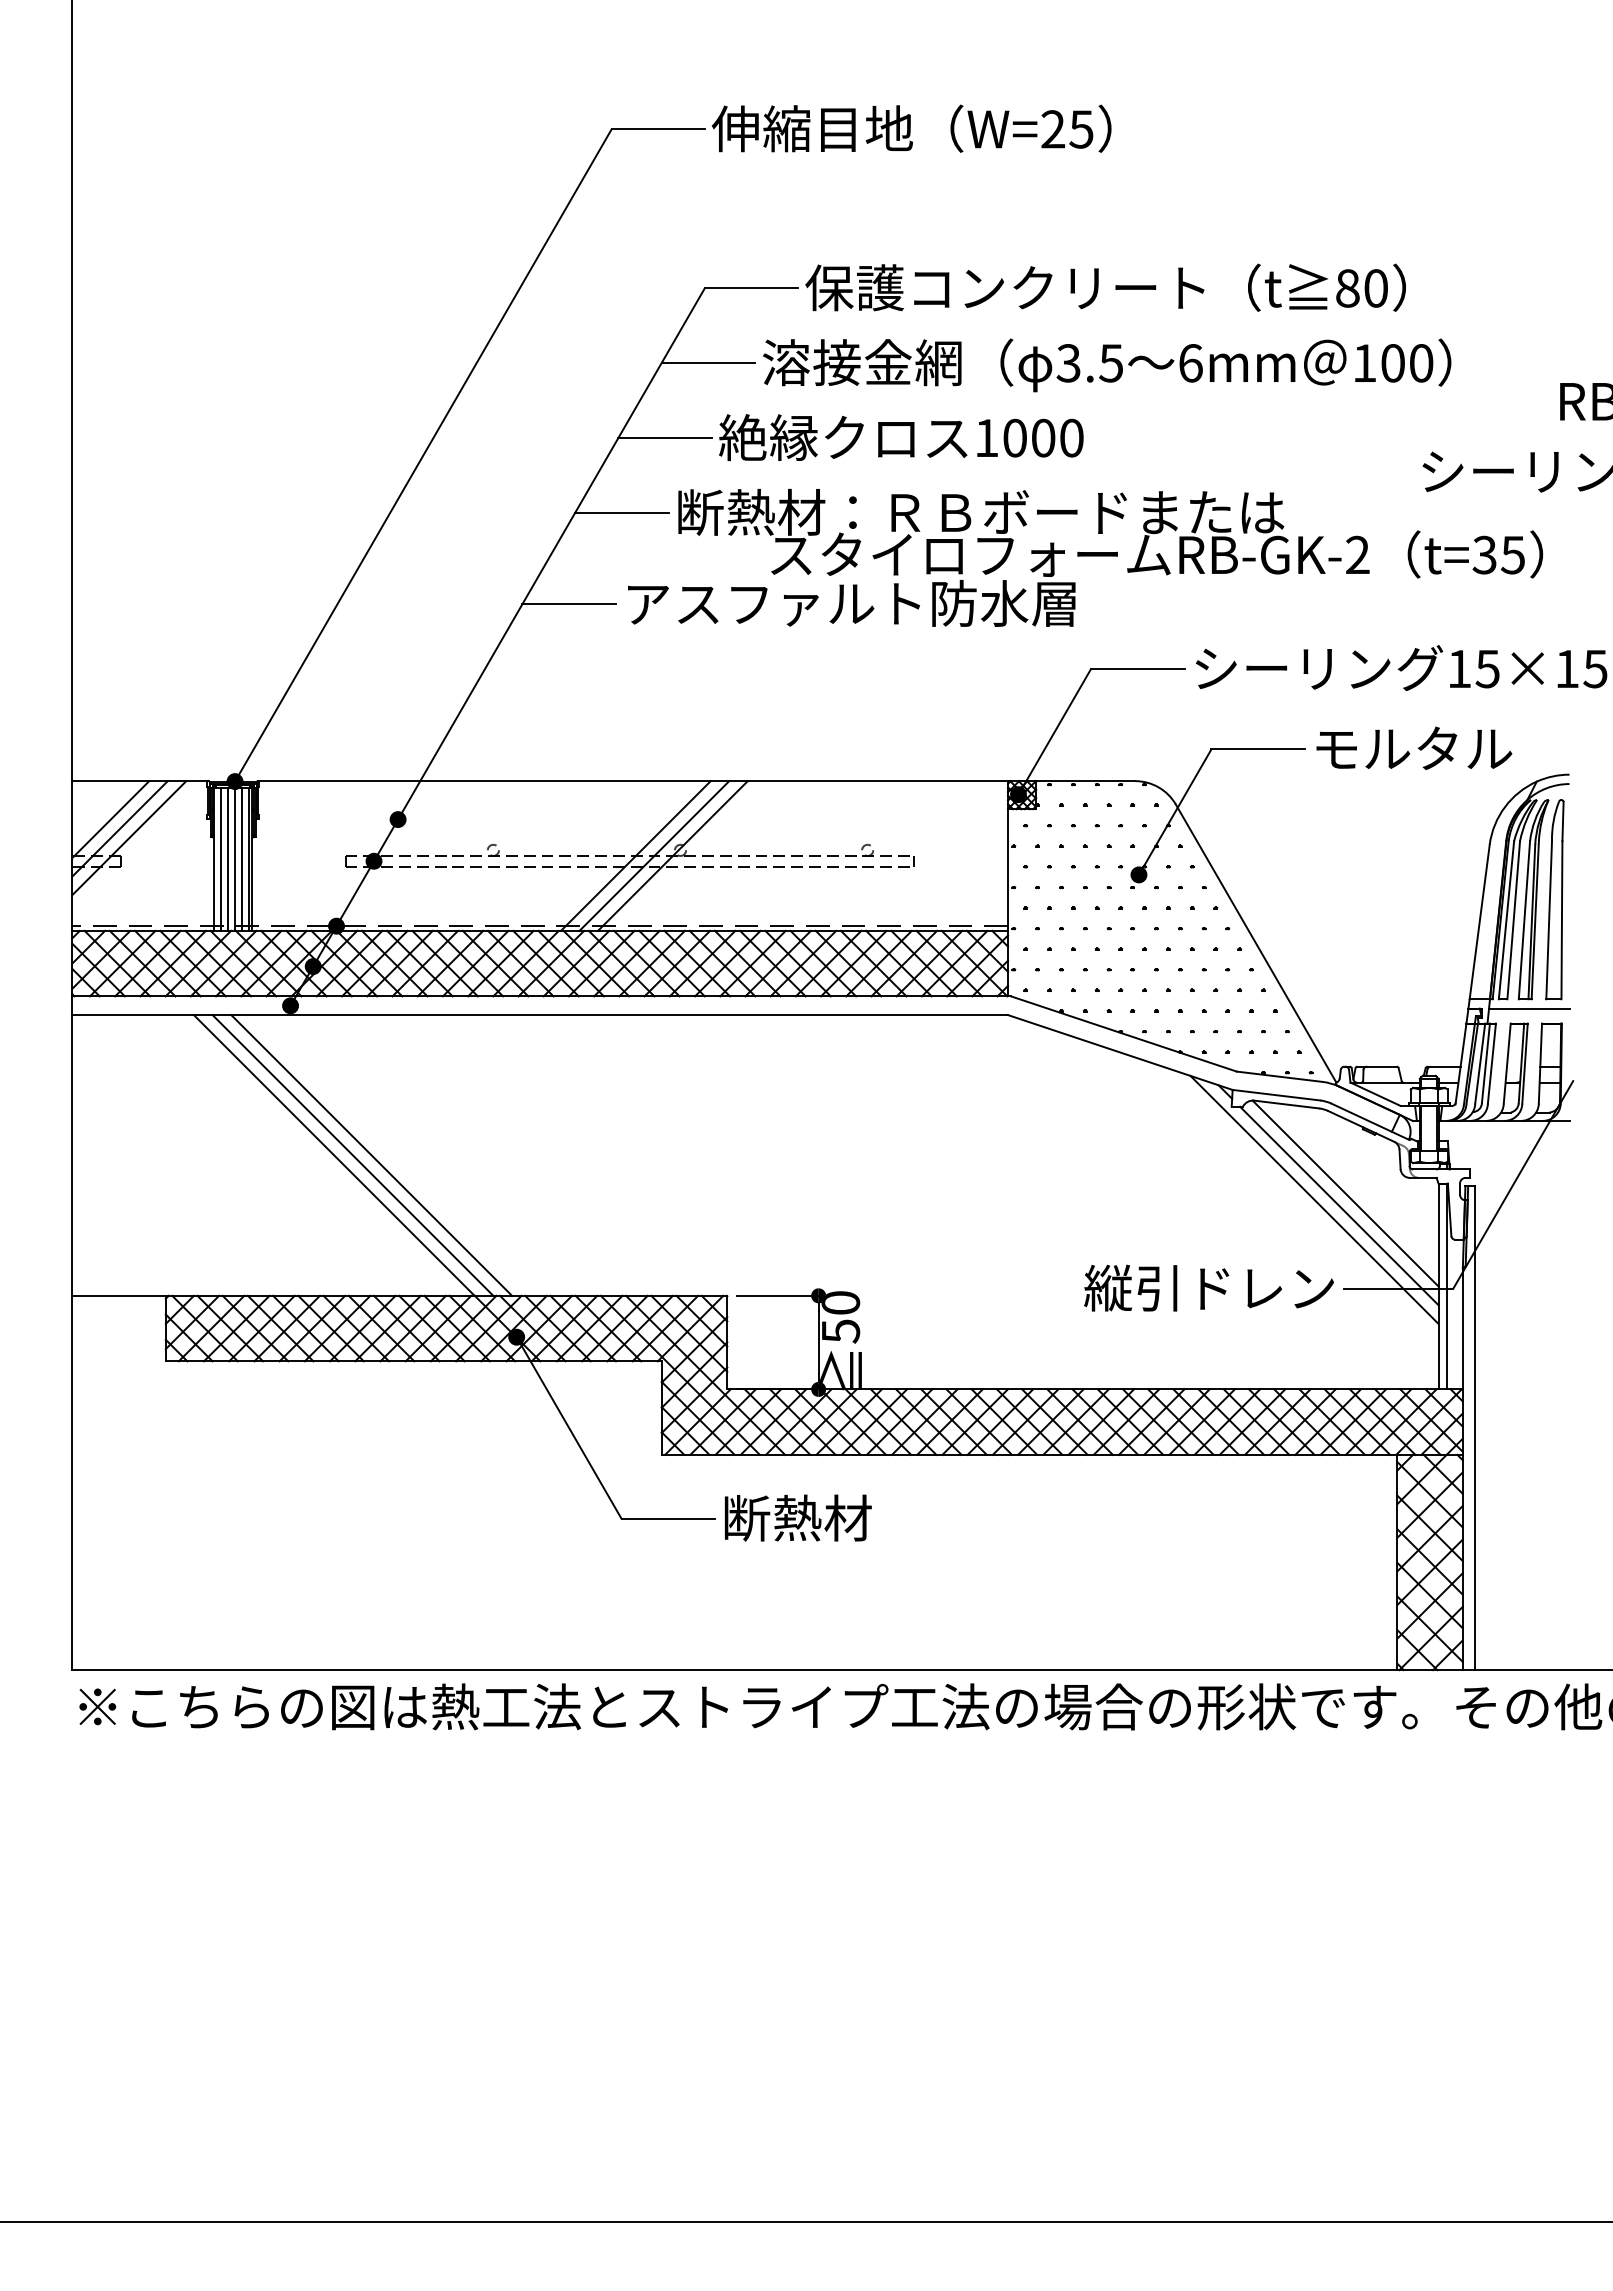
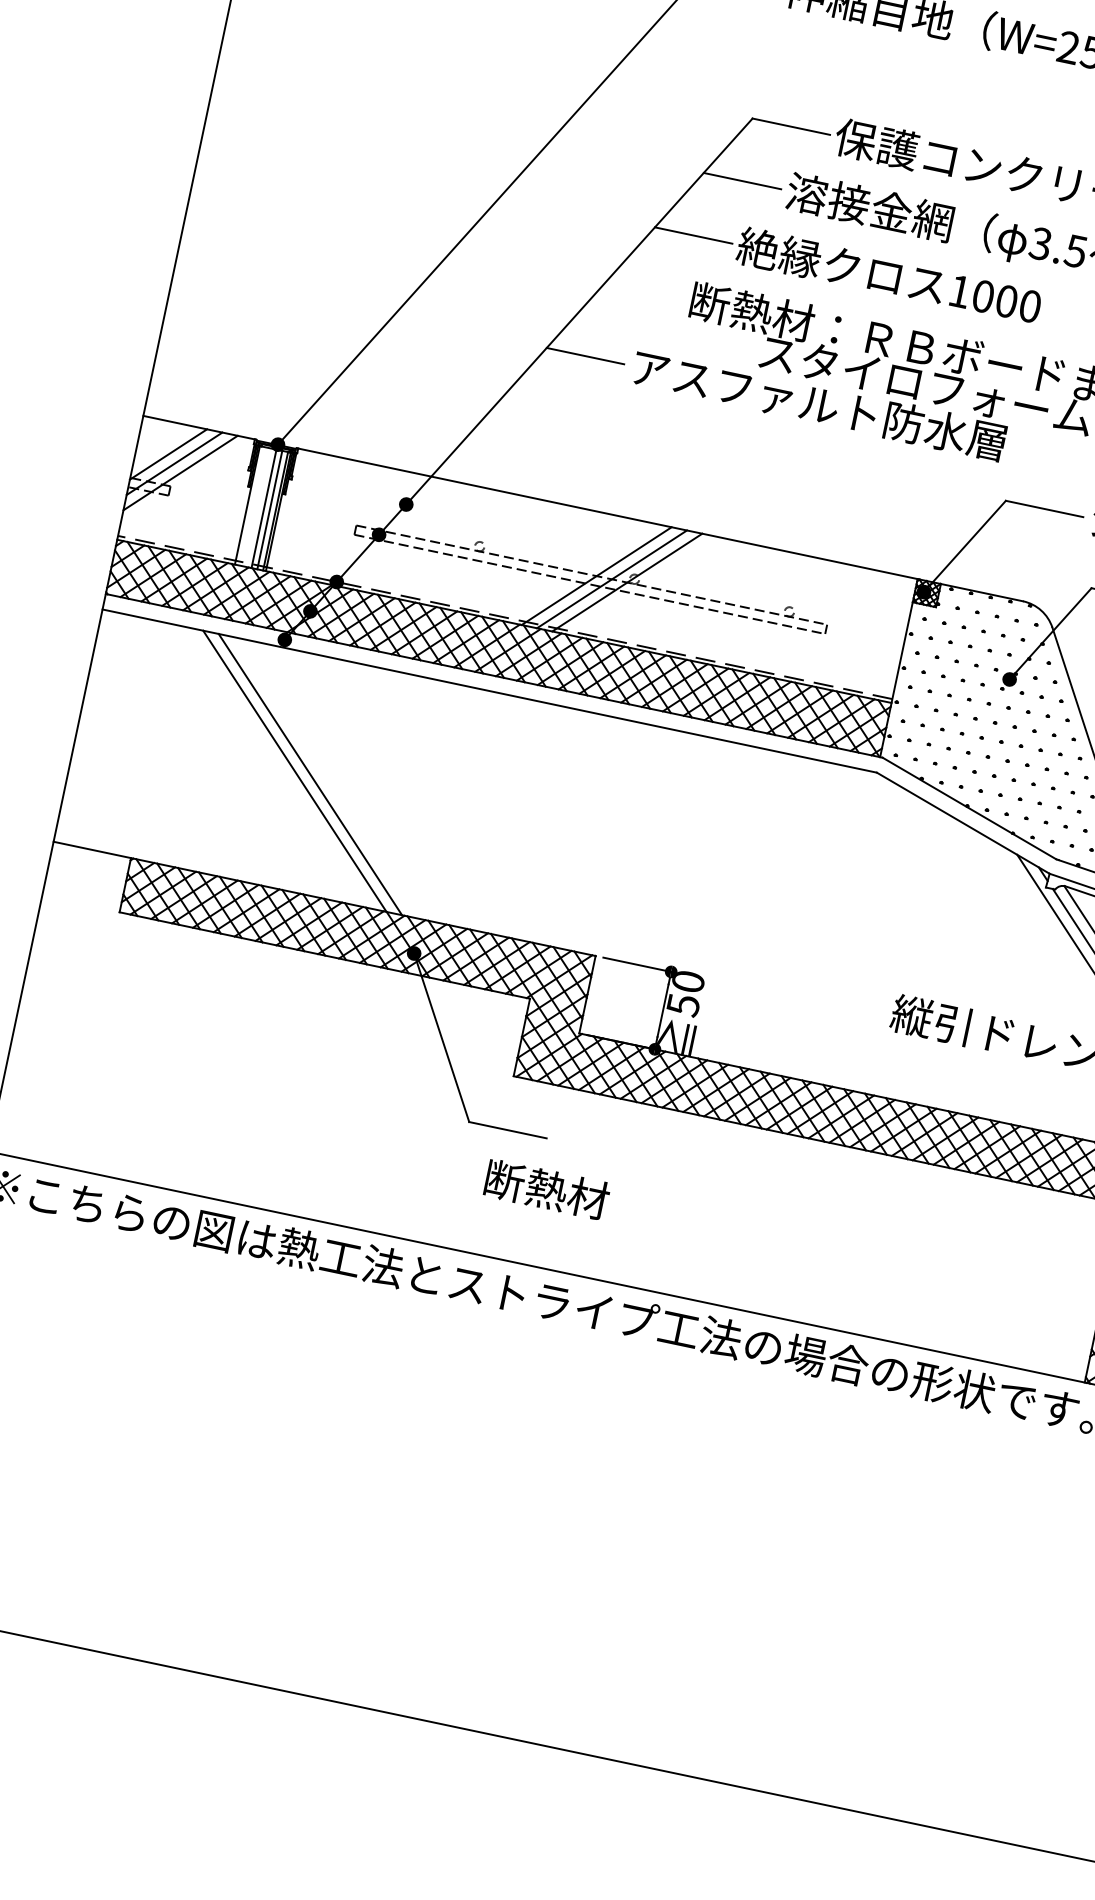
line: (621, 513) -> (644, 290), removed
line: (220, 858) -> (252, 505), removed
line: (227, 858) -> (258, 506), removed
line: (371, 1155) -> (325, 777), removed
text: (798, 1517) -> (547, 1189), moved

